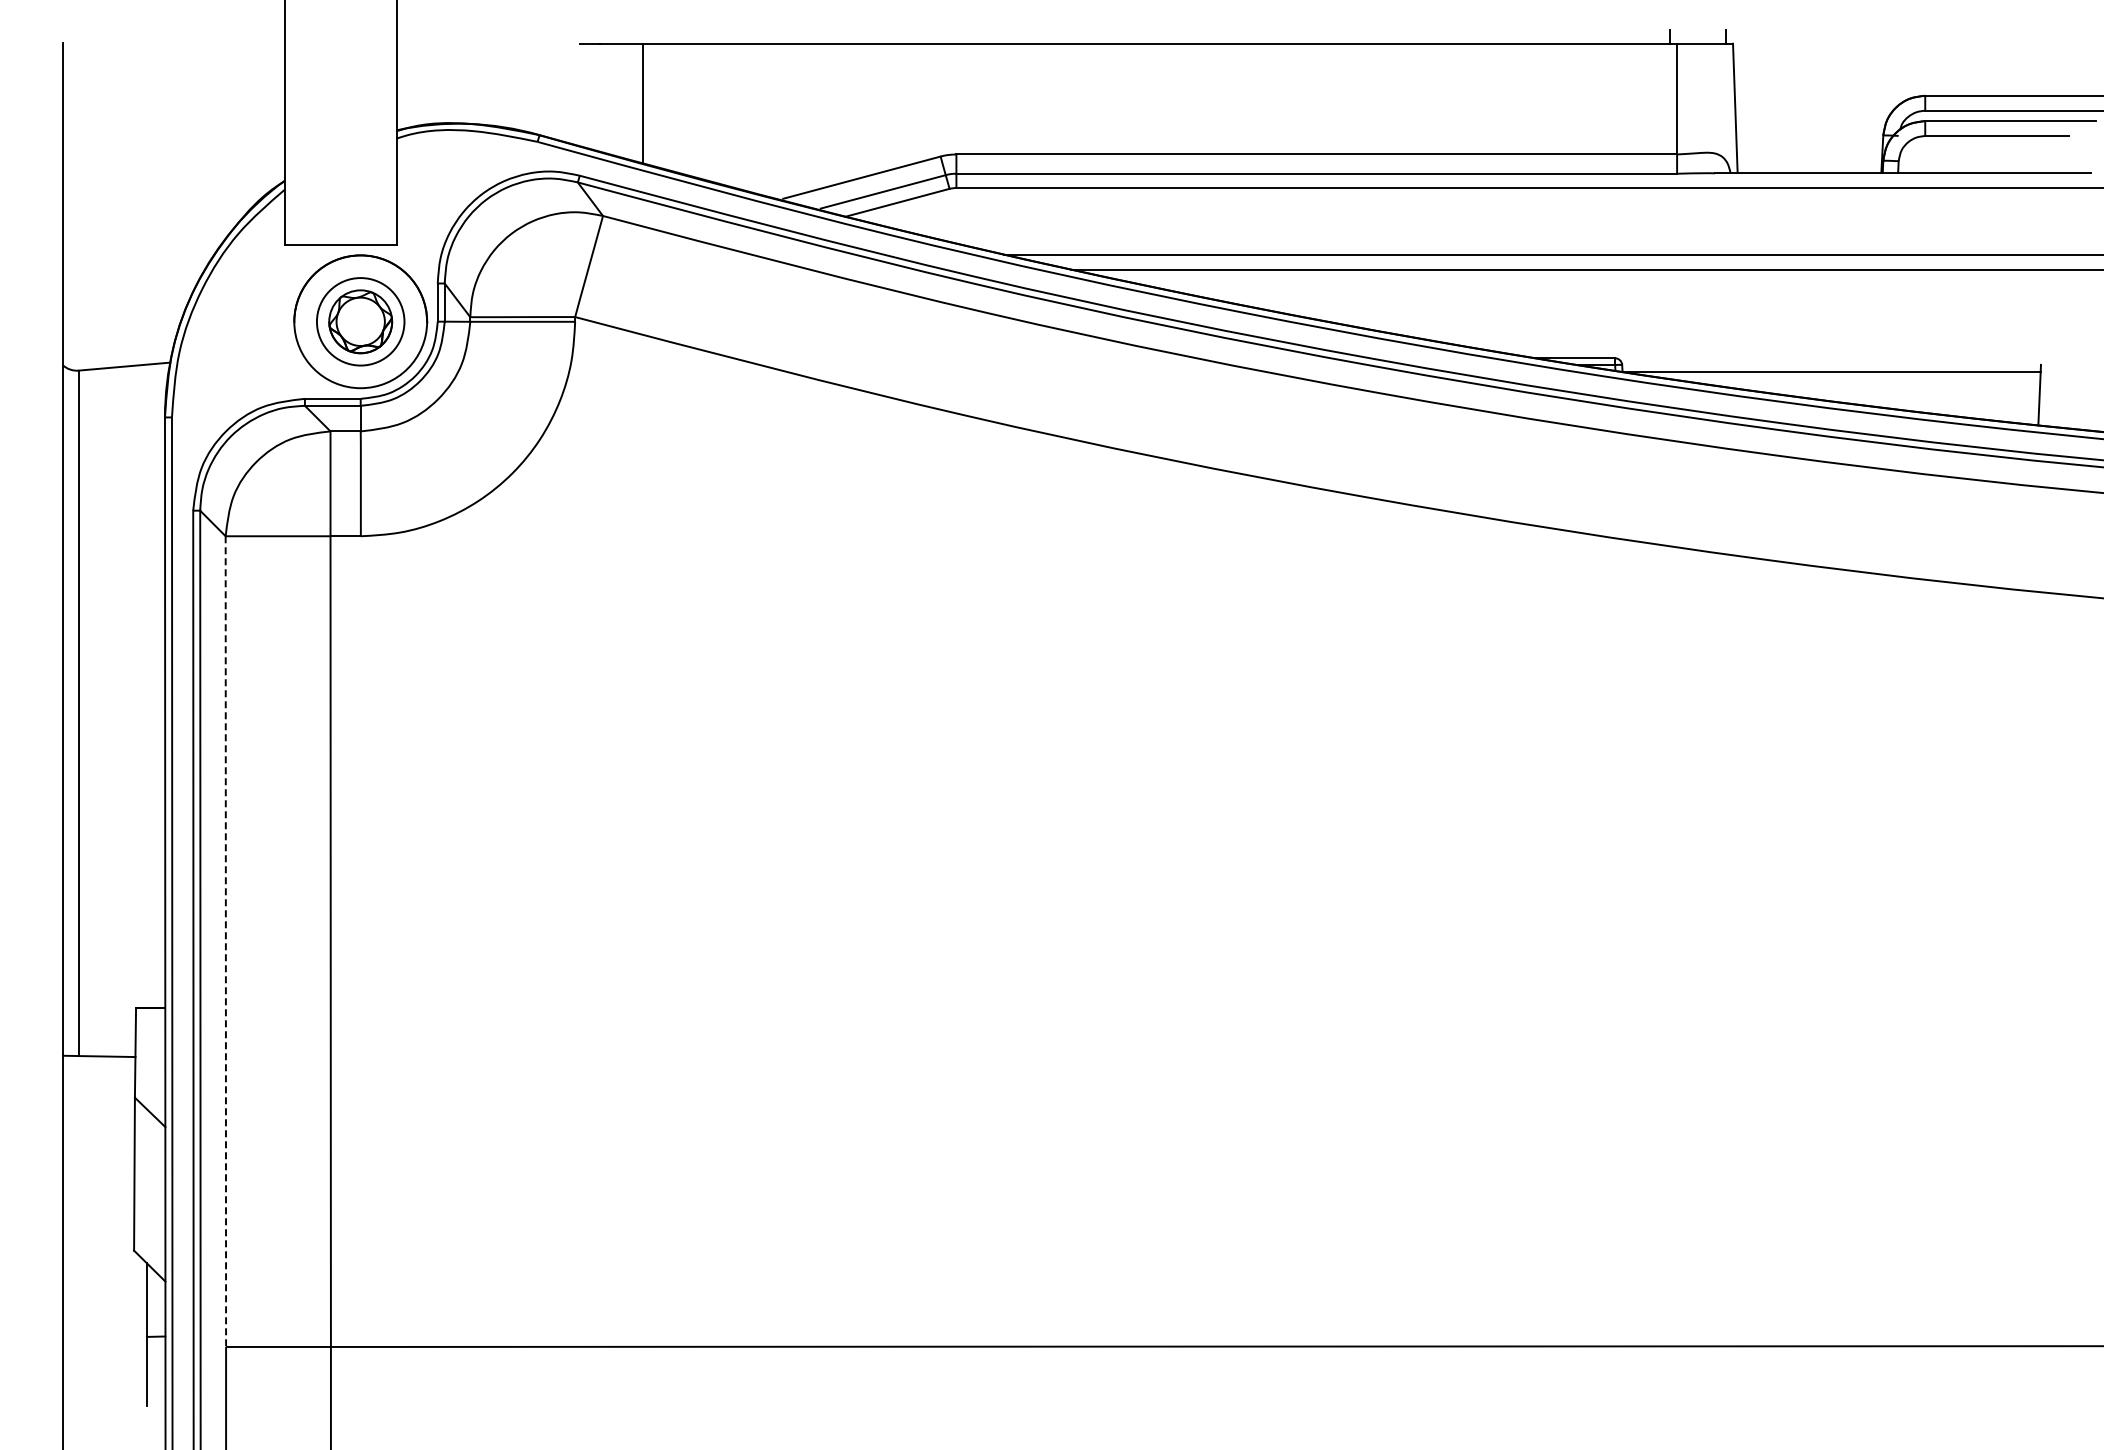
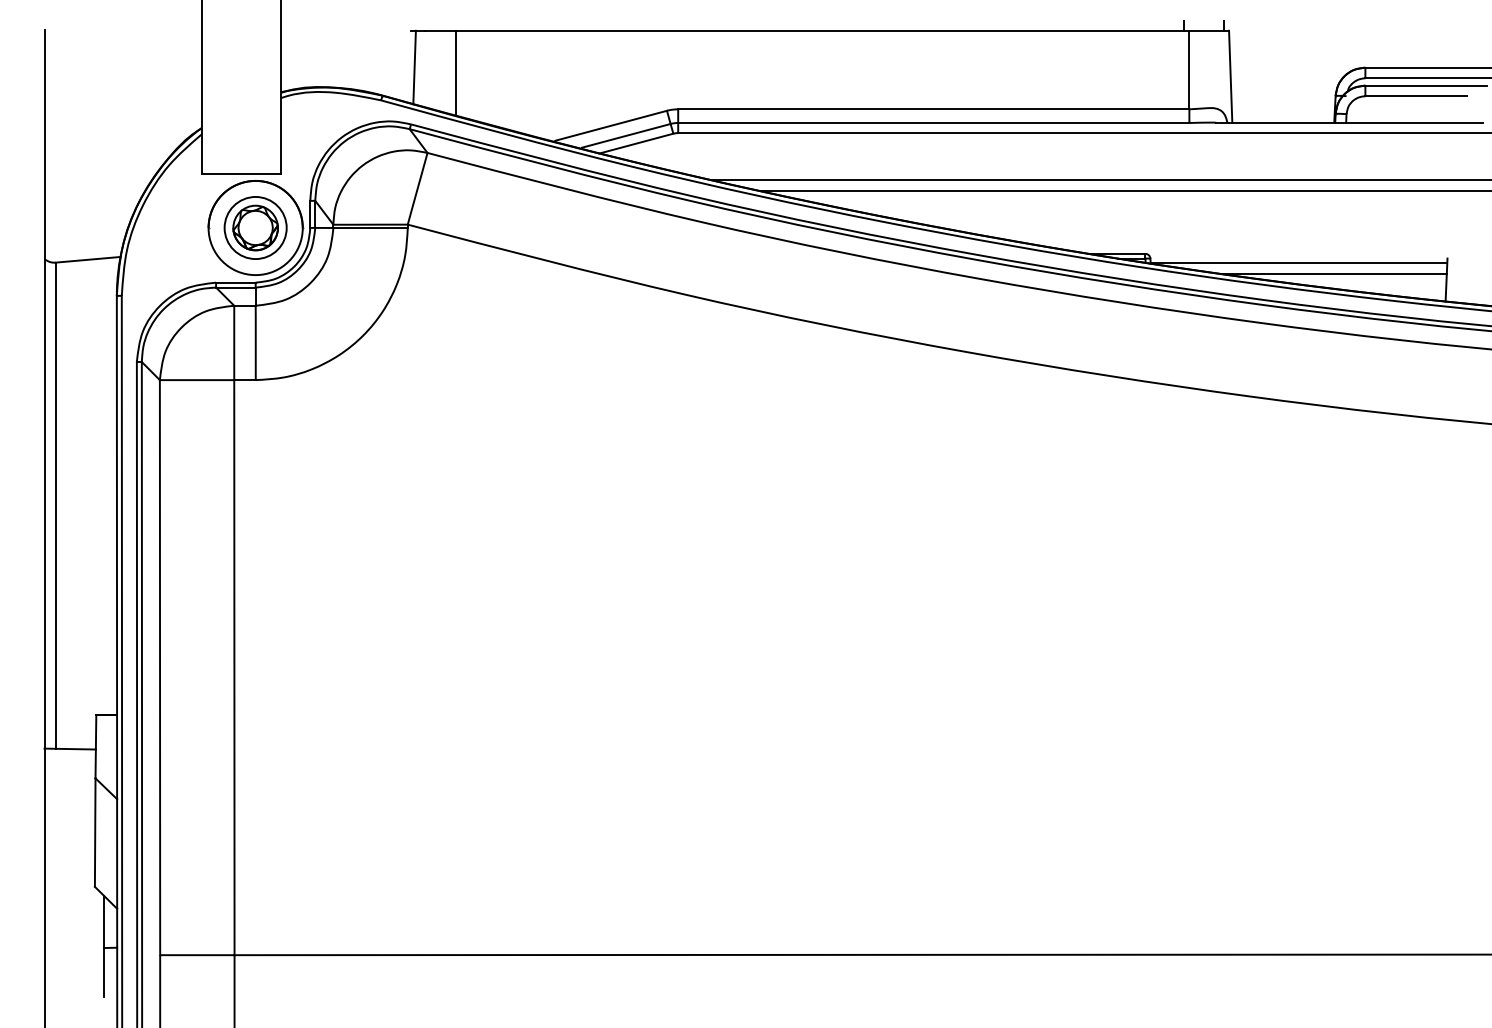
line: (584, 95) -> (414, 67), added
line: (1880, 386) -> (1333, 273), added
line: (225, 942) -> (159, 668), dashed -> solid

